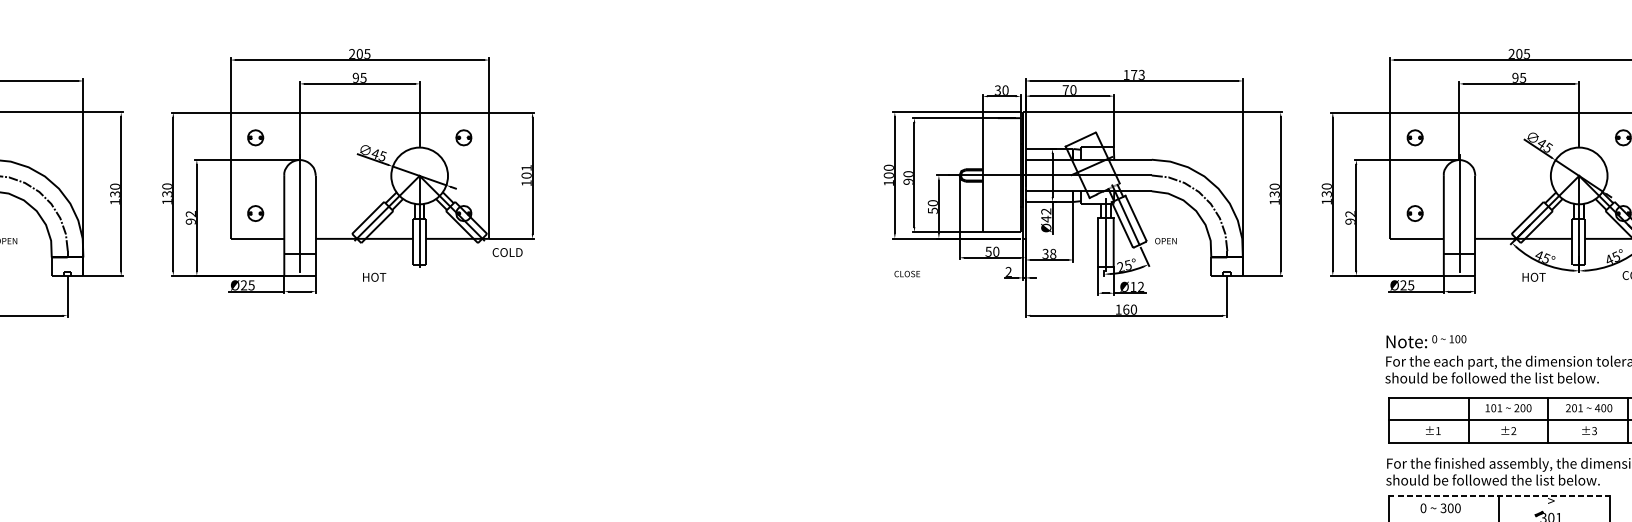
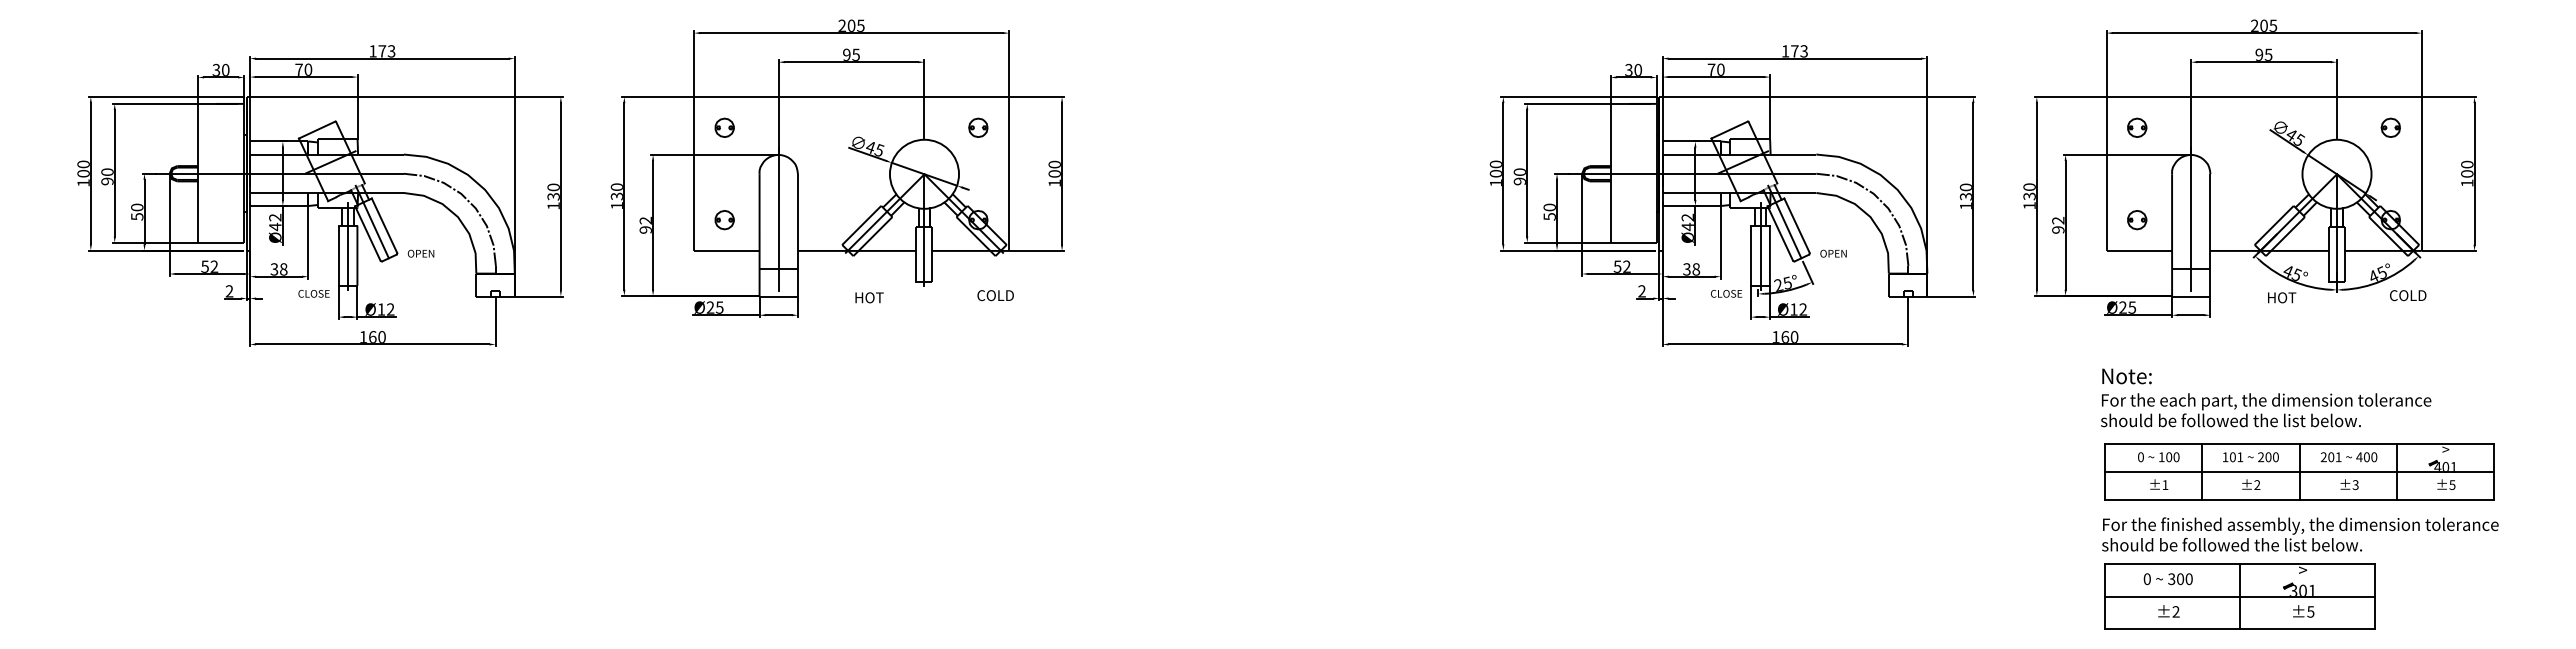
text: (526, 167) -> (1054, 164), 101 -> 100
text: (995, 251) -> (1626, 266), 50 -> 52
text: (507, 252) -> (995, 295), moved
text: (907, 273) -> (1726, 293), moved
text: (1449, 339) -> (2158, 457), moved
line: (1499, 496) -> (2239, 564), dashed -> solid

